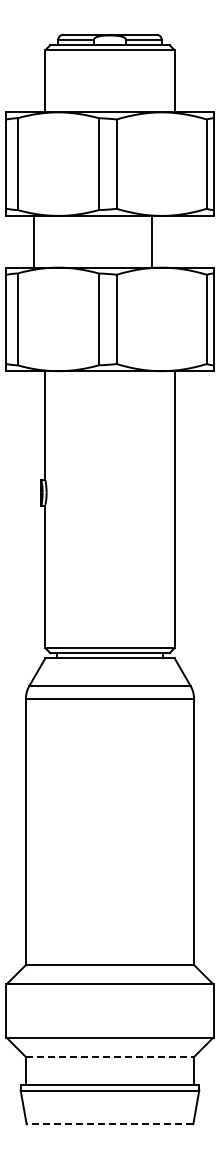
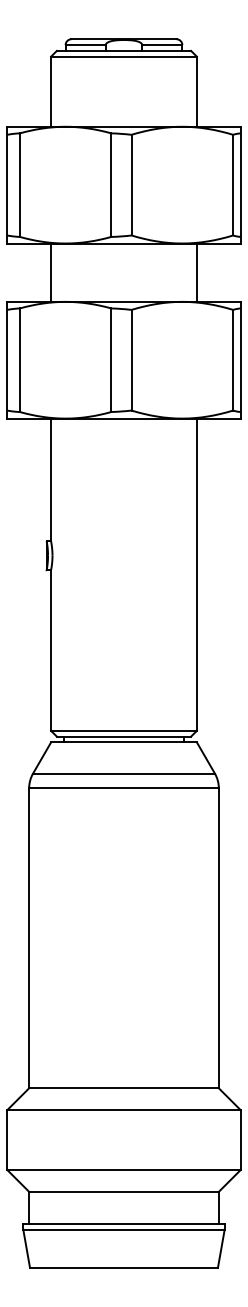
line: (34, 241) -> (51, 272), moved
line: (151, 241) -> (196, 272), moved
line: (110, 1056) -> (124, 1191), dashed -> solid
line: (109, 1124) -> (123, 1268), dashed -> solid

